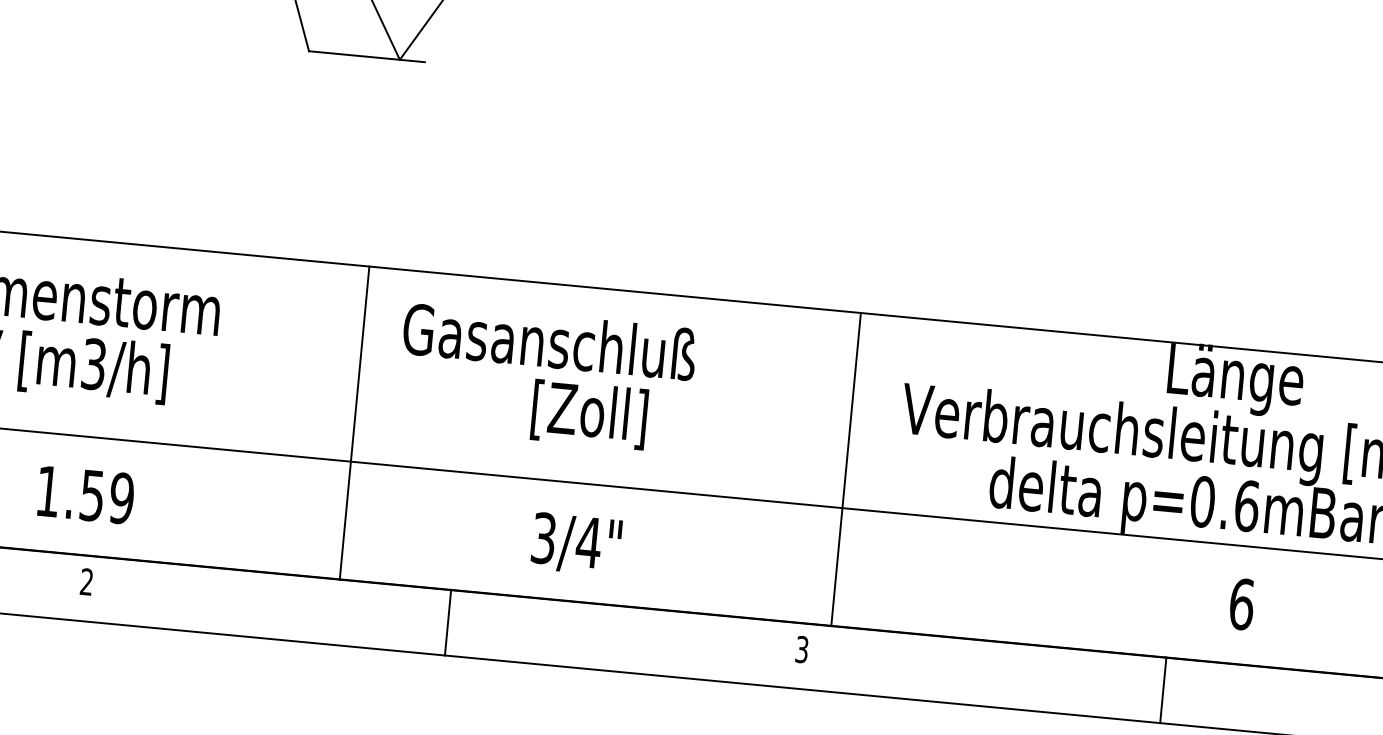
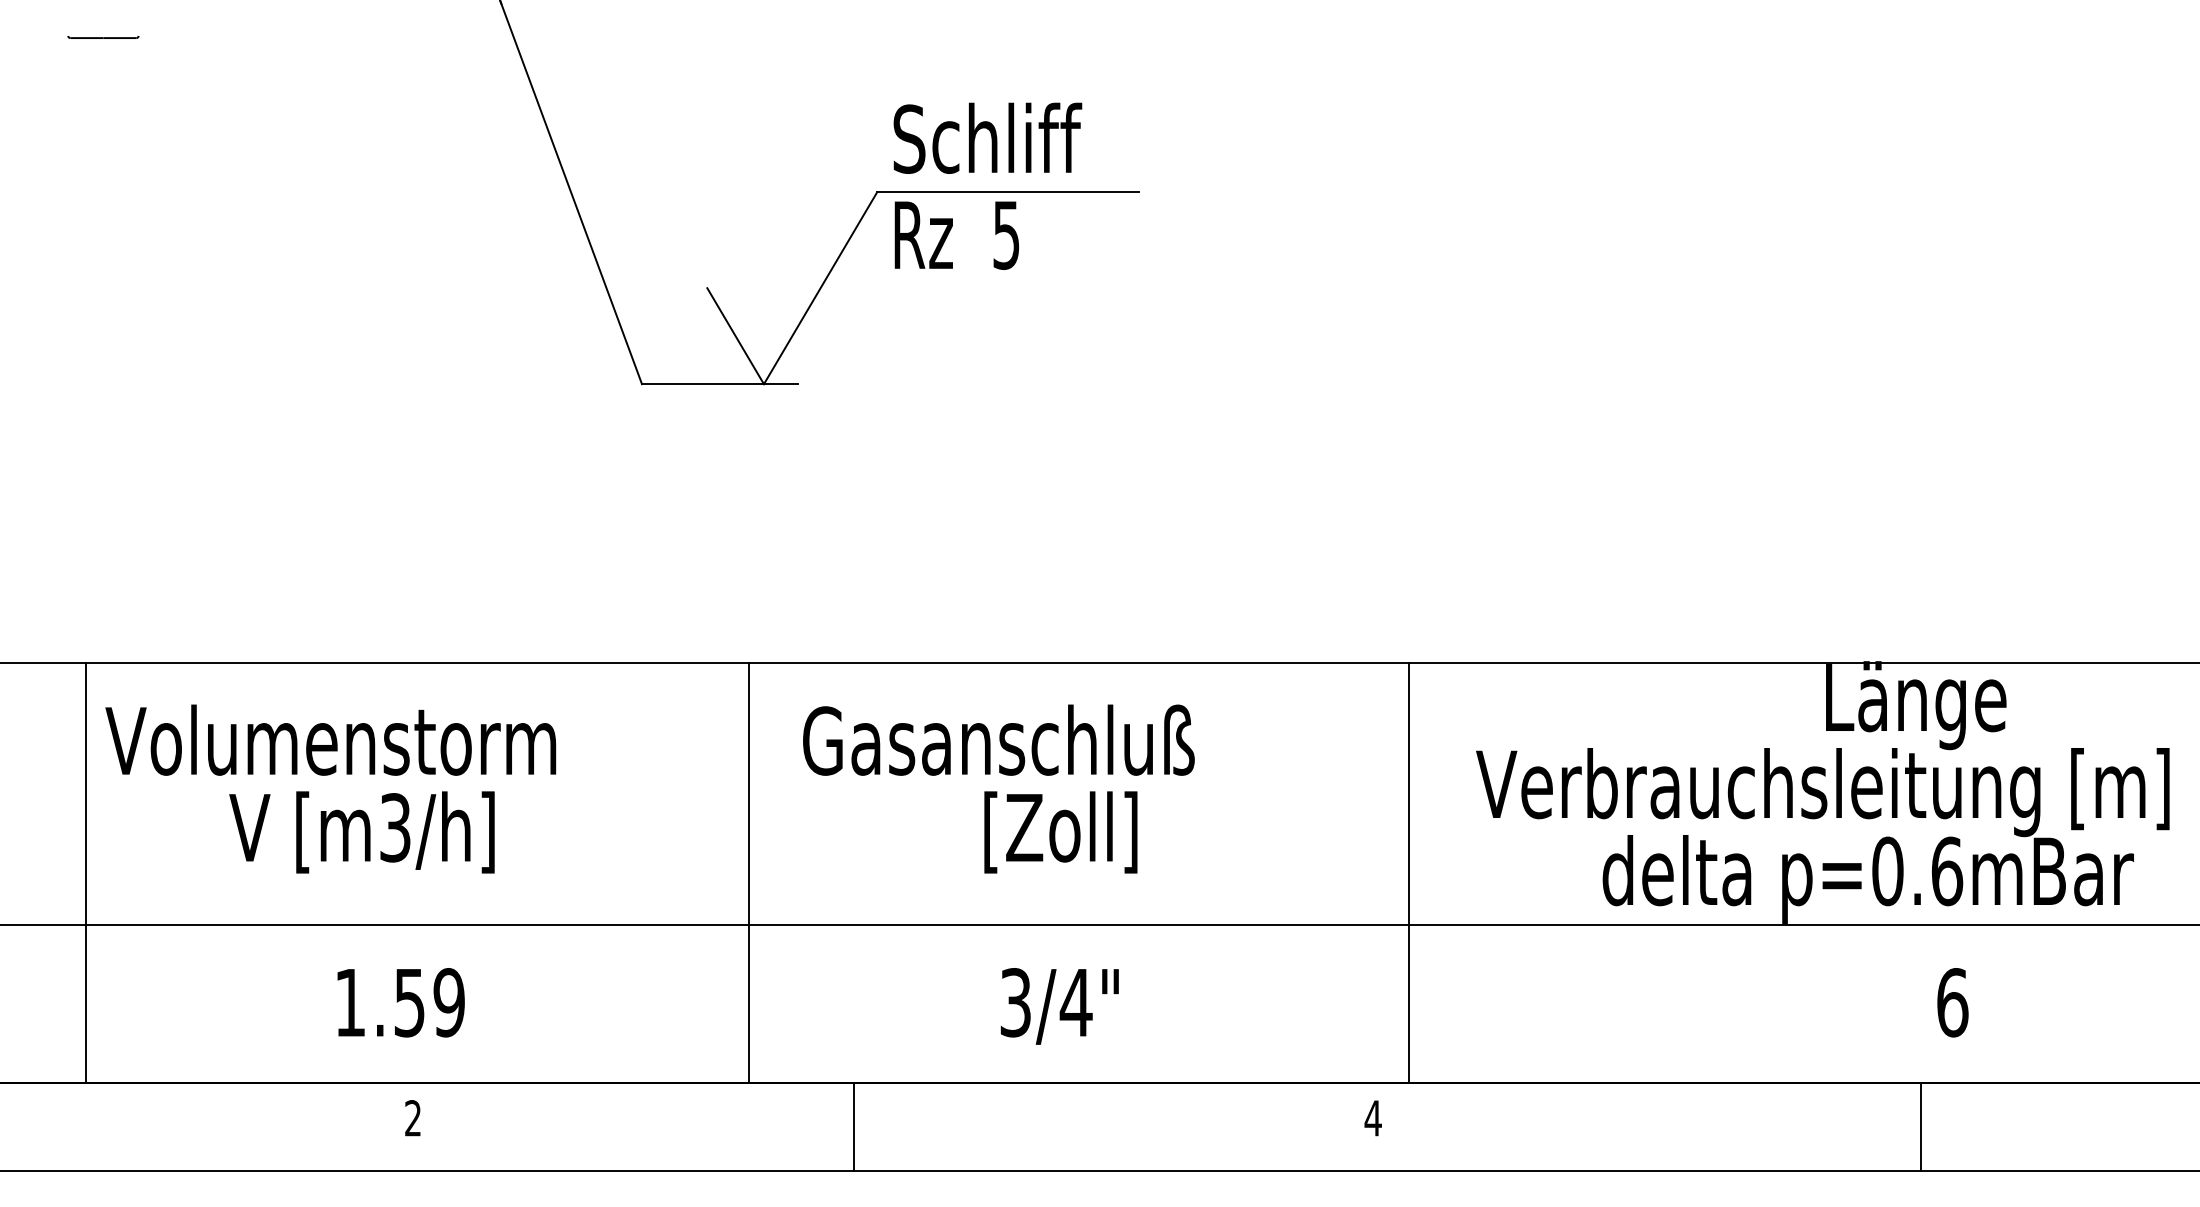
line: (447, 622) -> (853, 1126), moved
text: (801, 649) -> (1372, 1118), 3 -> 4
line: (1163, 689) -> (1920, 1126), moved

